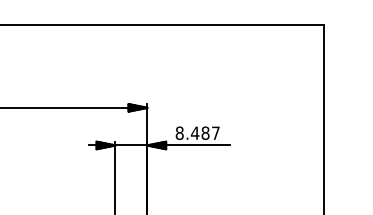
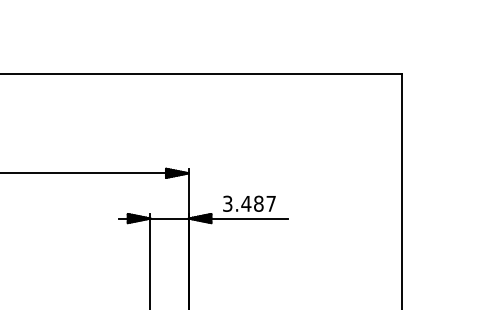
text: (179, 132) -> (227, 203), 8.487 -> 3.487

